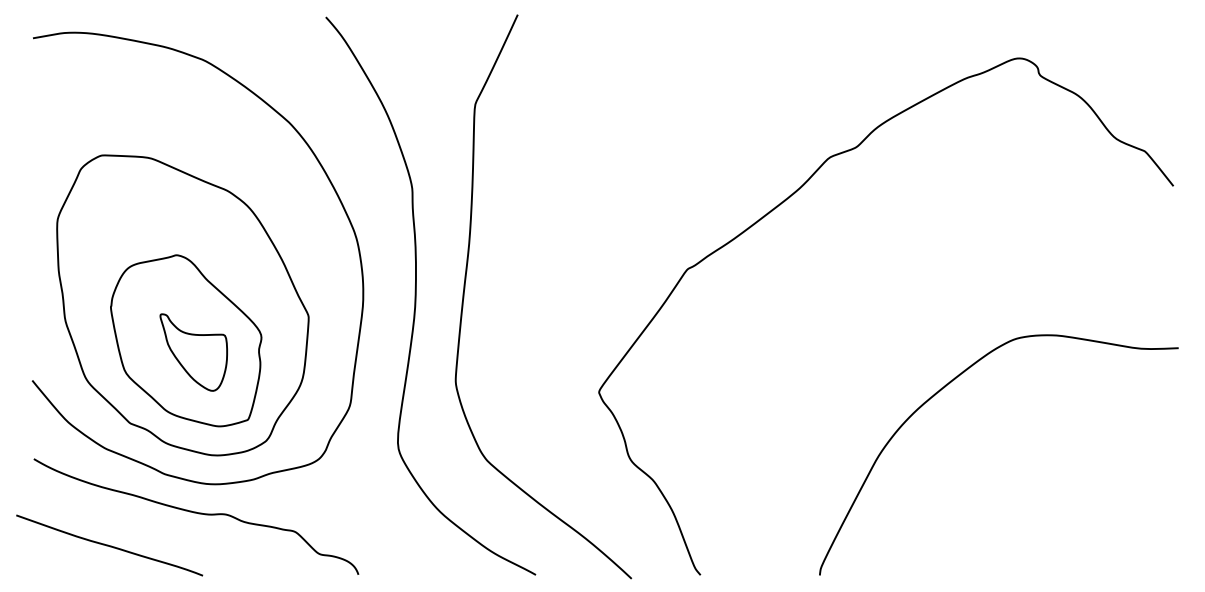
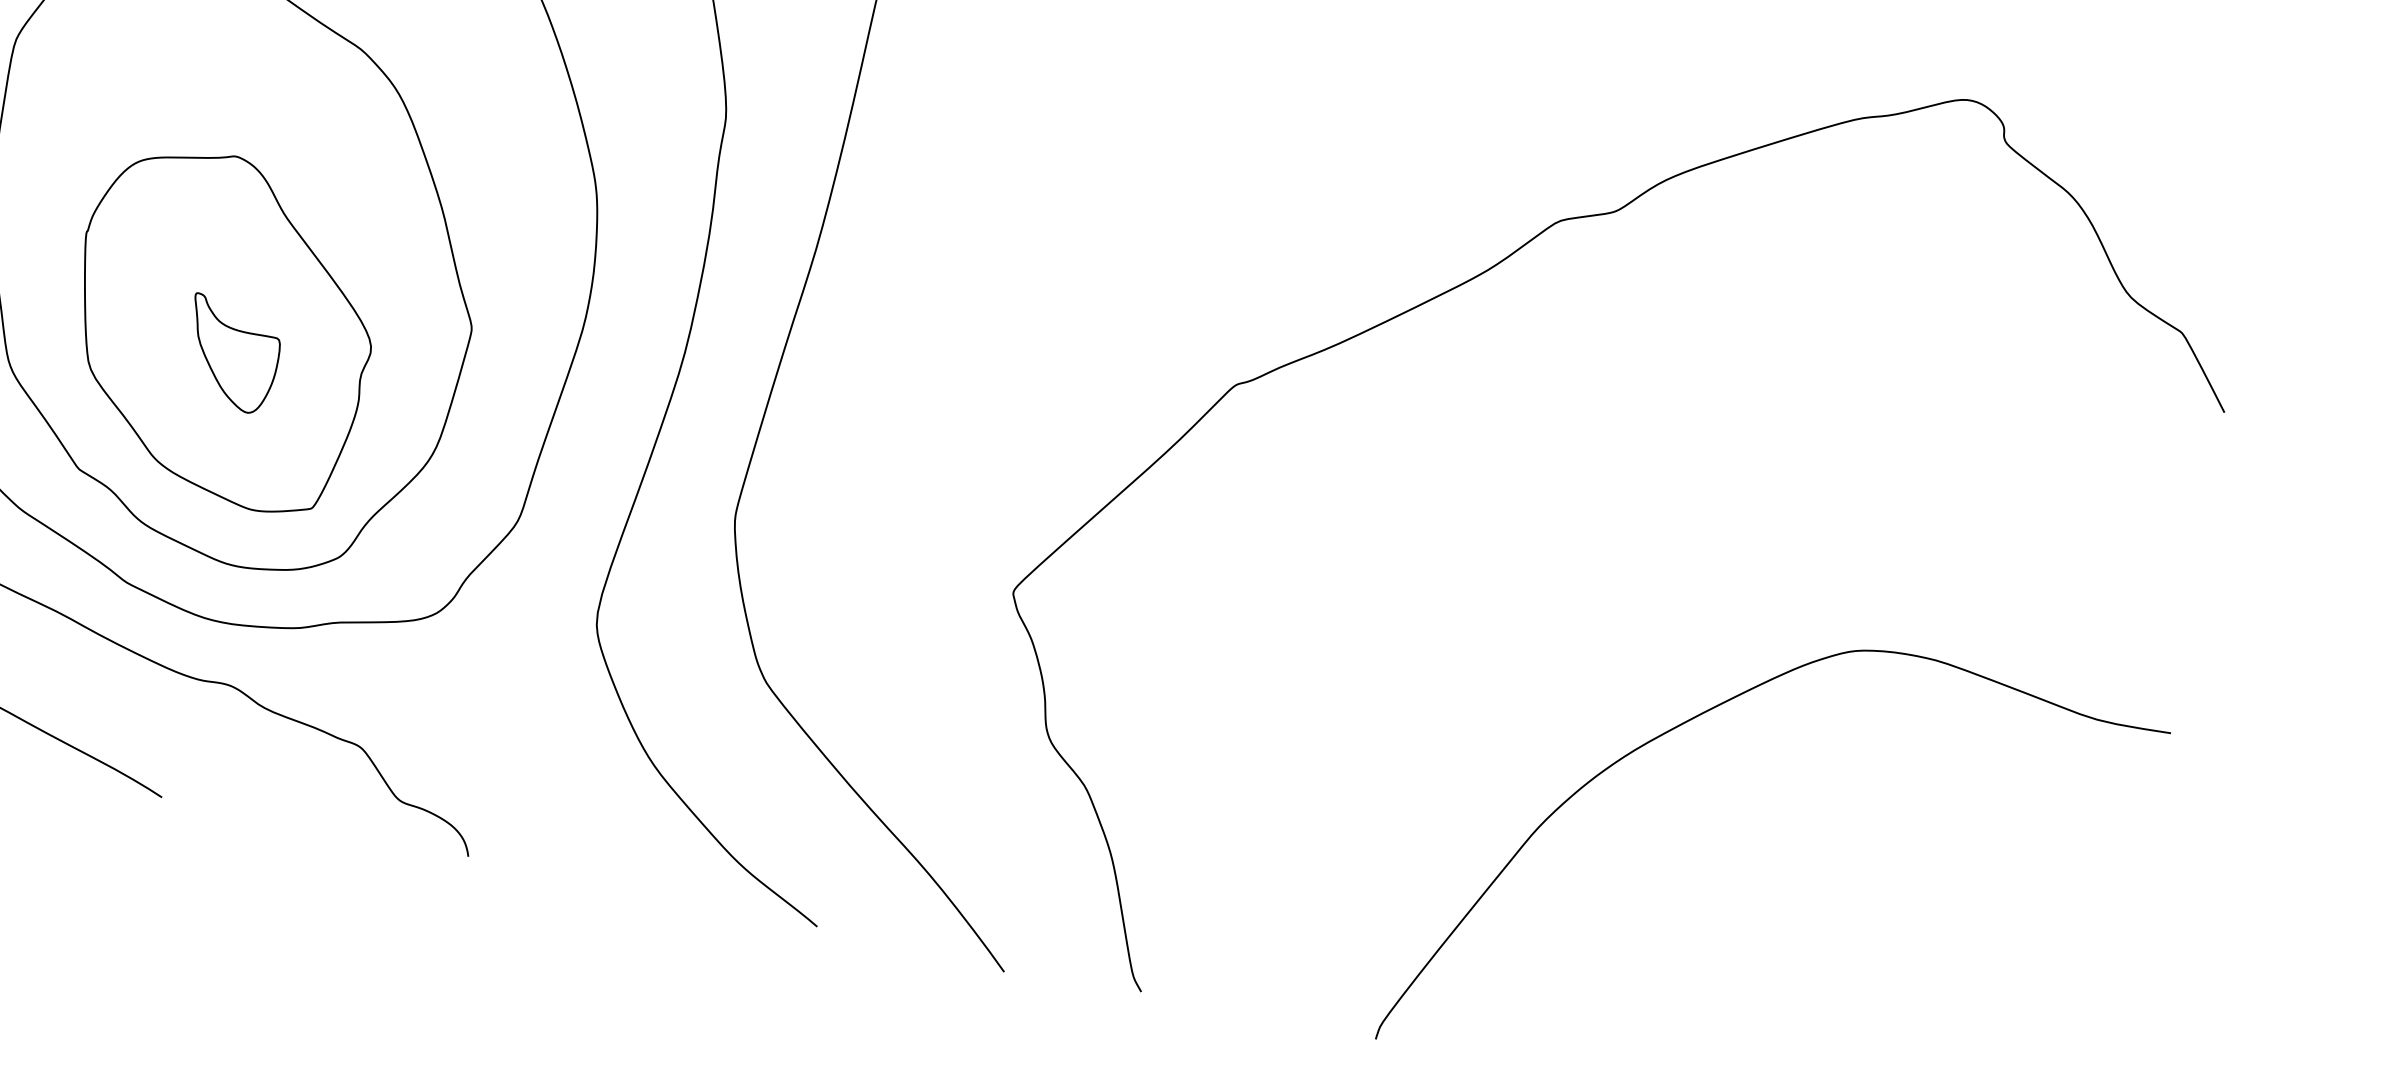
part: (193, 352) -> (231, 354), size x0.7

